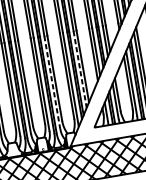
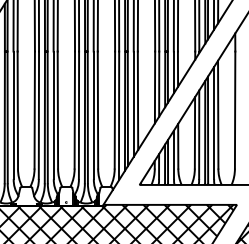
line: (79, 69) -> (133, 104), dashed -> solid
line: (52, 82) -> (93, 115), dashed -> solid

